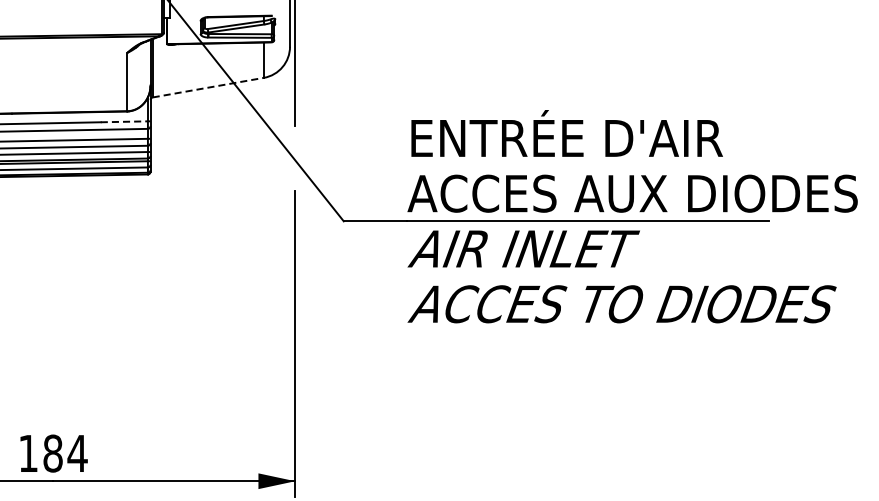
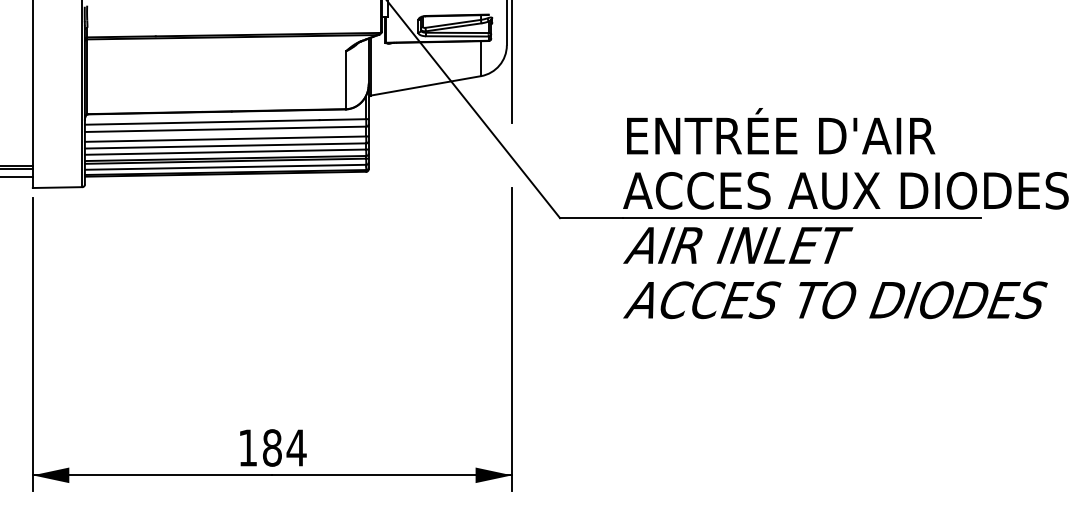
line: (208, 87) -> (426, 85), dashed -> solid
line: (124, 121) -> (343, 119), dashed -> solid

